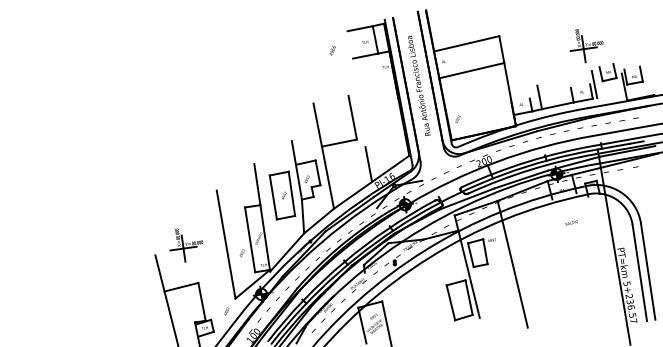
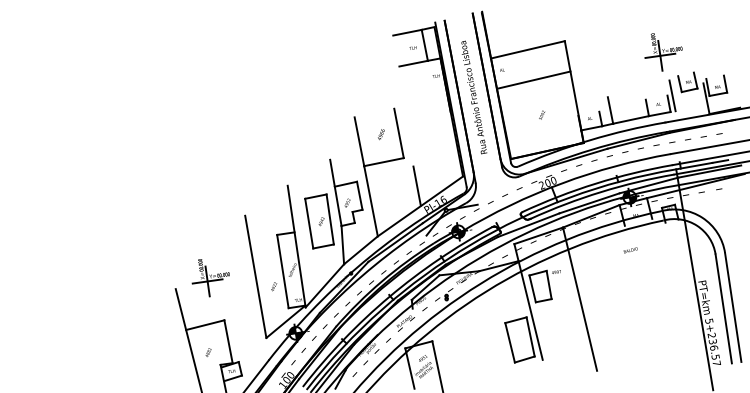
text: (332, 50) -> (381, 134), moved
text: (458, 118) -> (542, 114), moved
text: (571, 223) -> (630, 250), moved
text: (226, 311) -> (208, 352), moved

